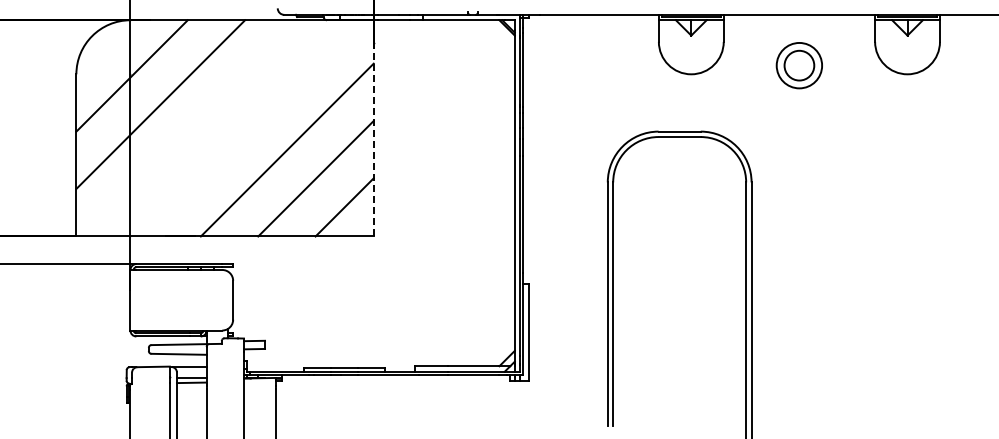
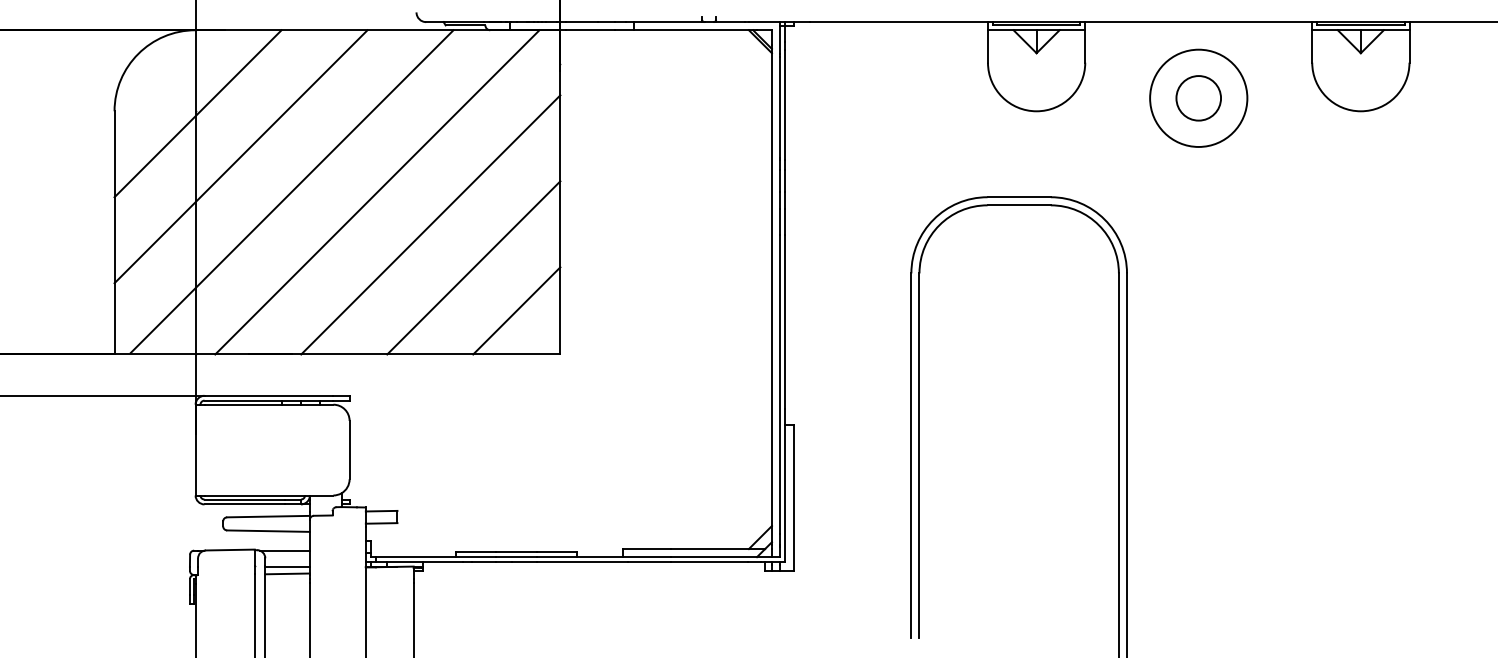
circle: (798, 65) -> (1197, 98), size x1.43
line: (194, 127) -> (291, 191), added
line: (373, 127) -> (560, 191), dashed -> solid
line: (251, 128) -> (377, 192), added

